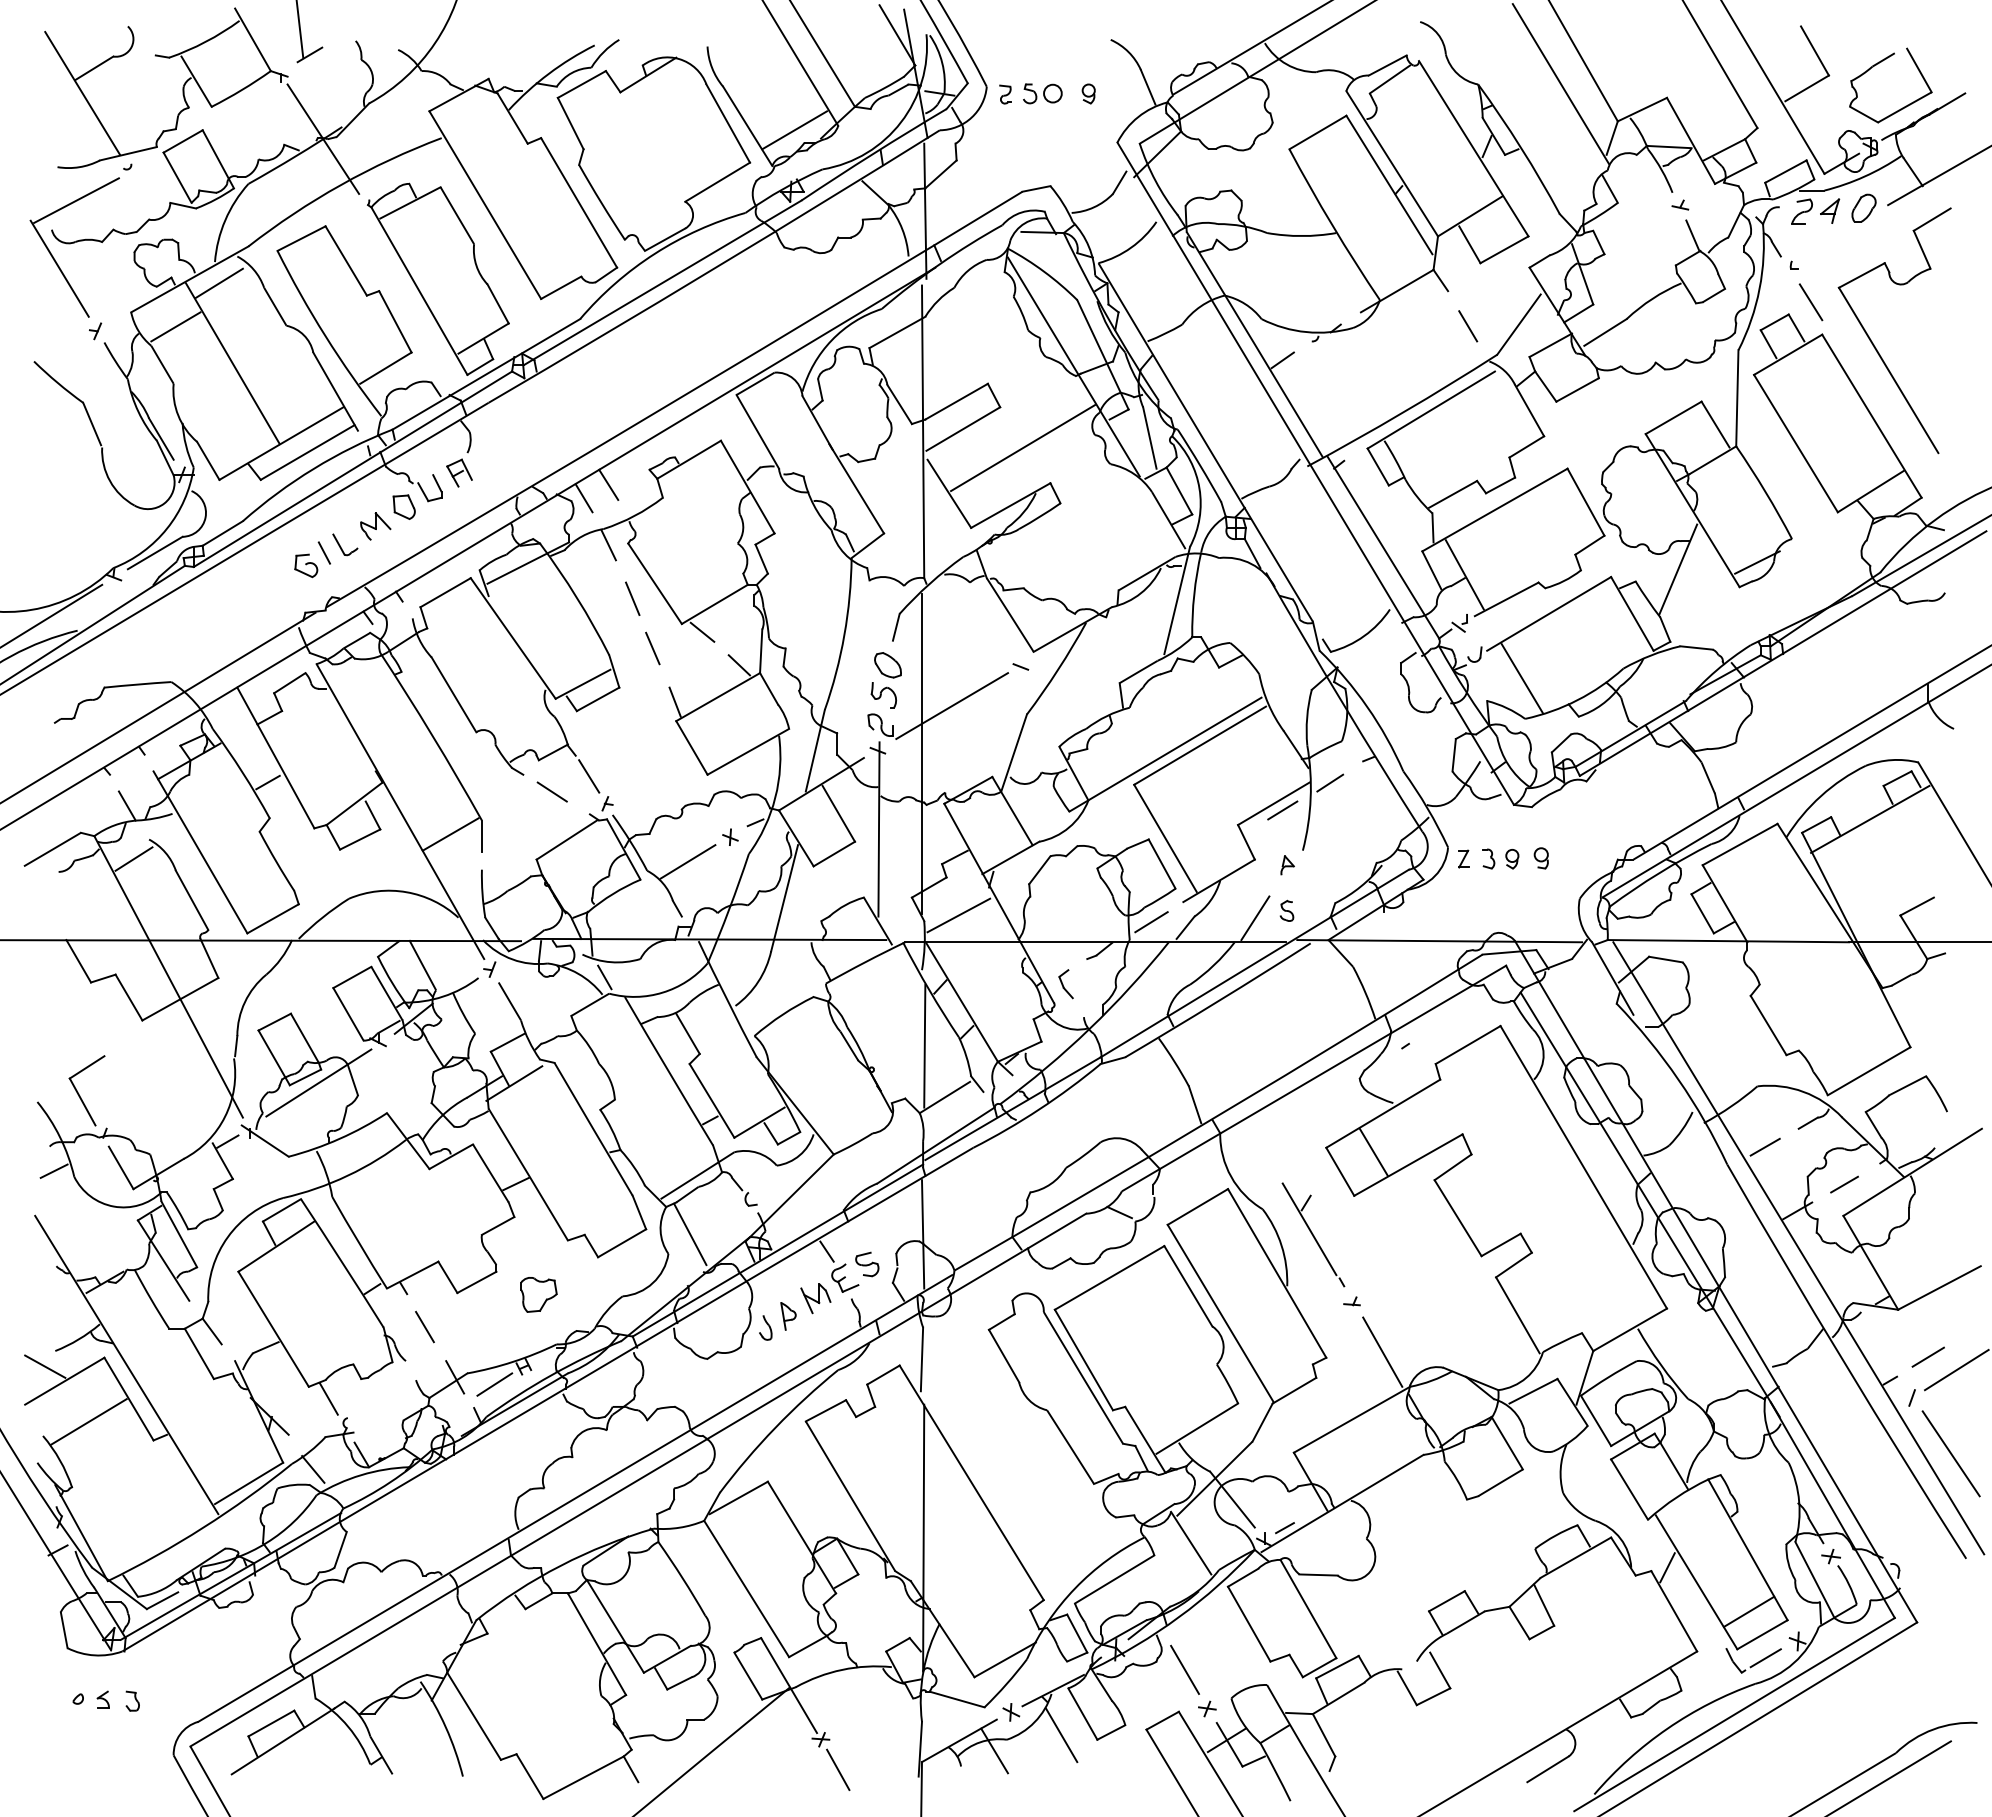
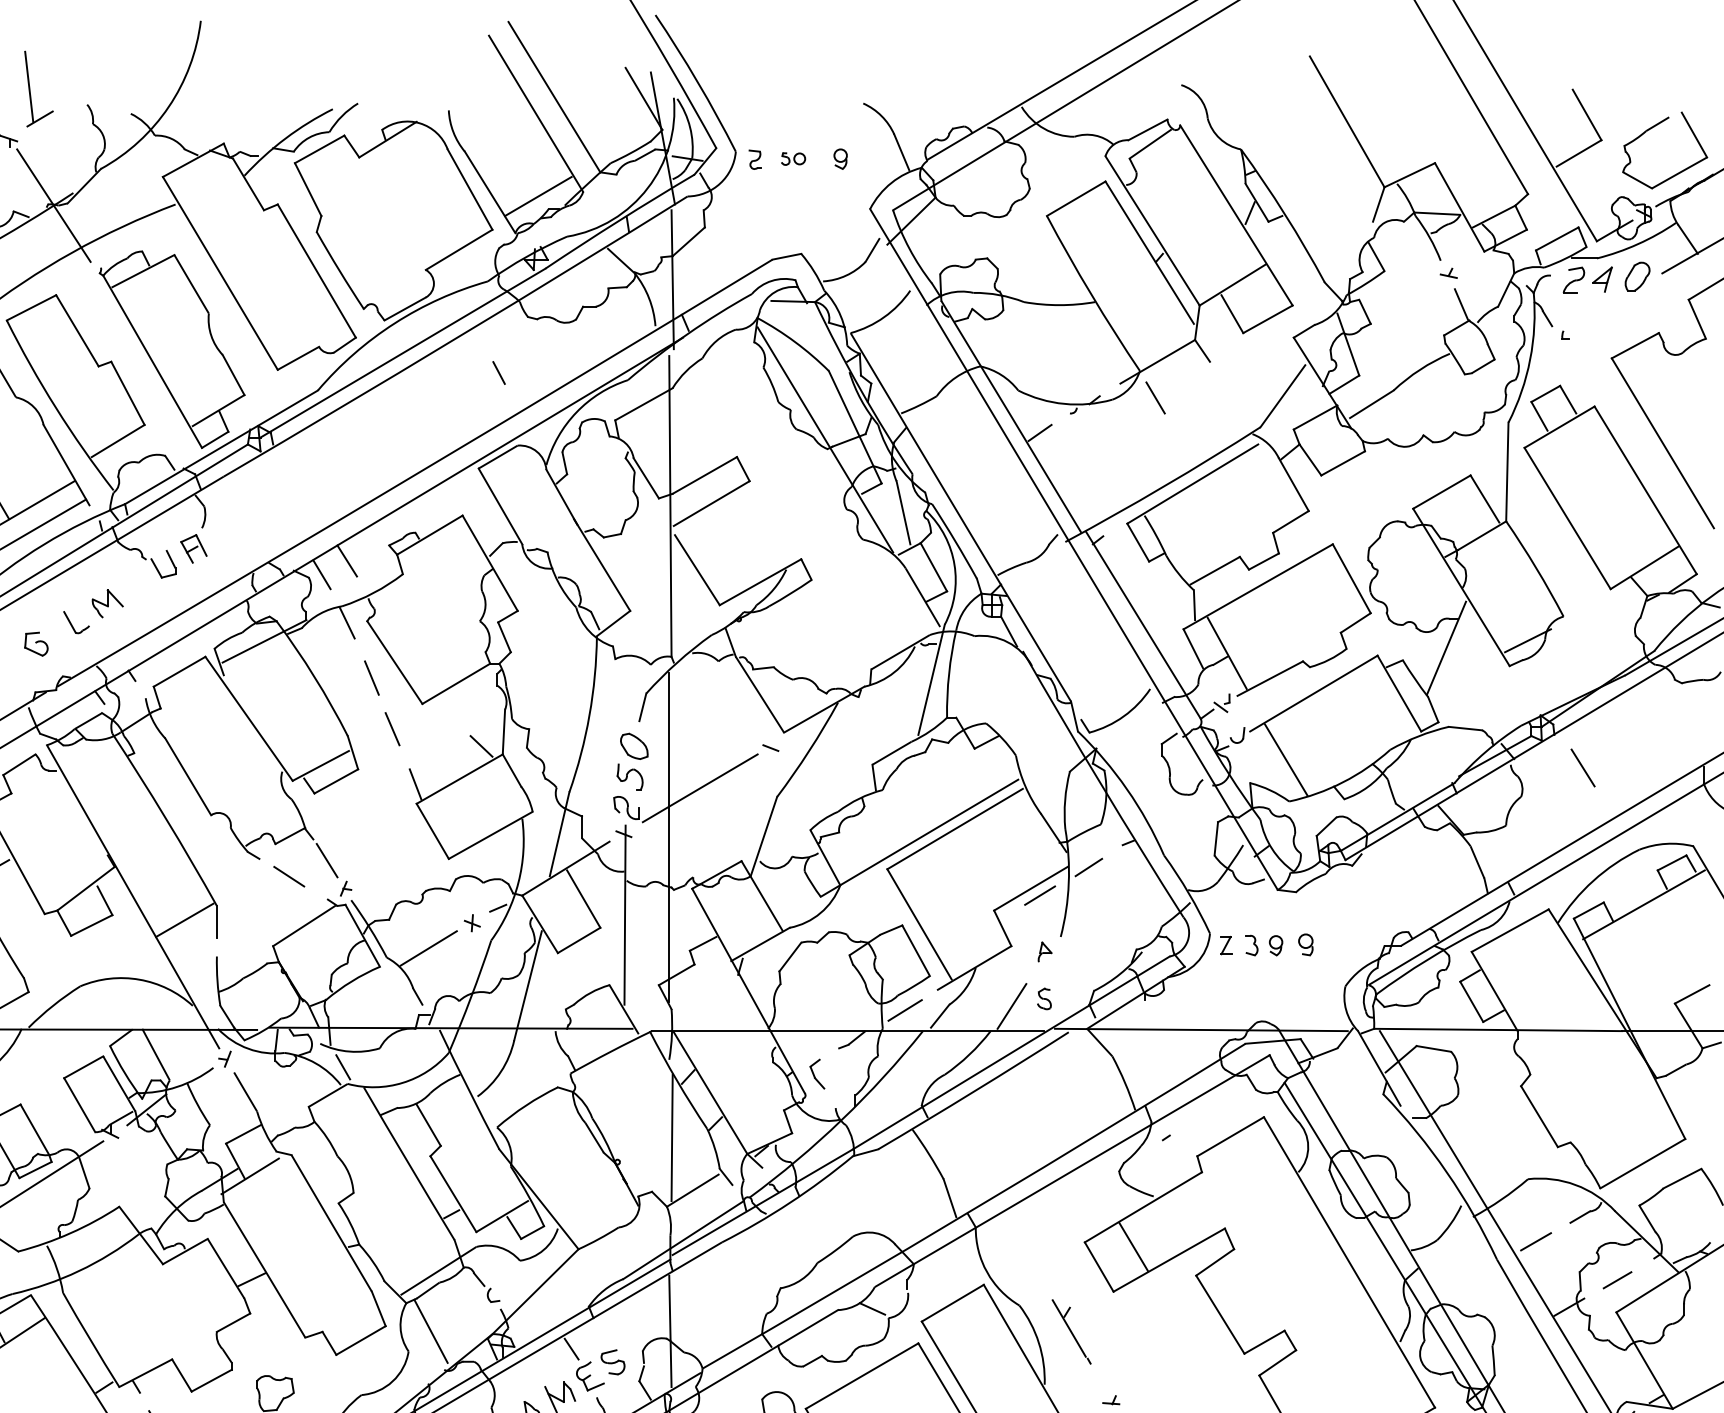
line: (1560, 83) -> (1325, 148), removed
part: (1042, 93) -> (793, 158), size x0.6
line: (1810, 302) -> (1582, 768), moved
line: (1468, 326) -> (1155, 398), moved
line: (1023, 448) -> (773, 523), removed
part: (403, 506) -> (136, 583), removed
line: (323, 552) -> (498, 372), moved
line: (702, 631) -> (443, 711), removed
line: (958, 915) -> (706, 1003), removed
part: (1313, 1234) -> (1071, 1331), size x0.6

